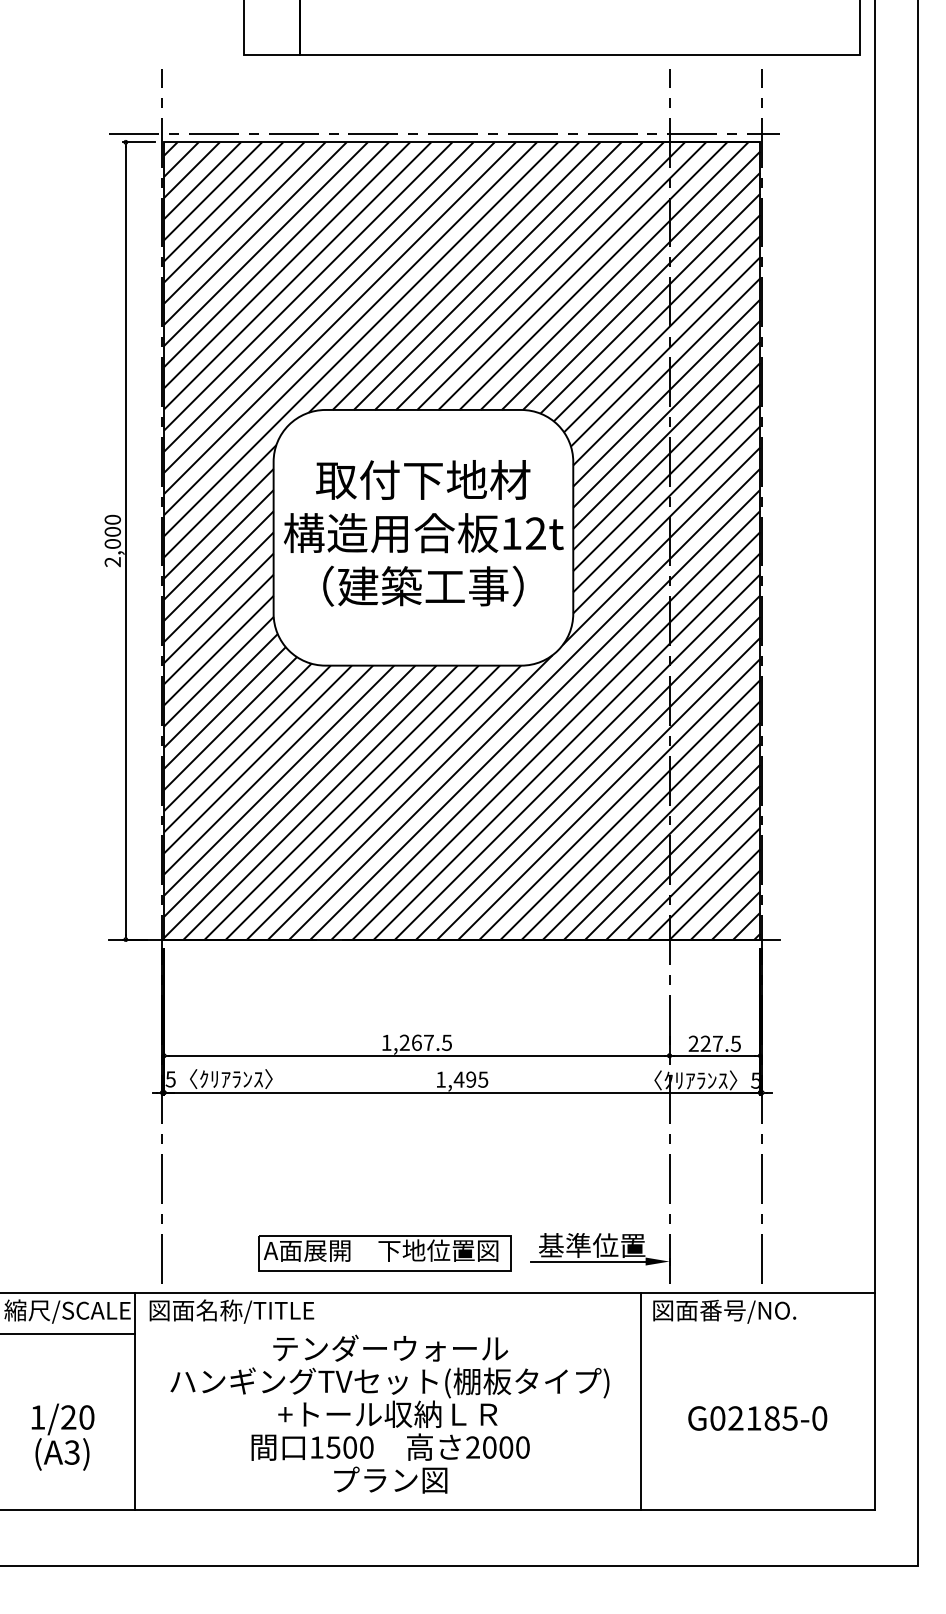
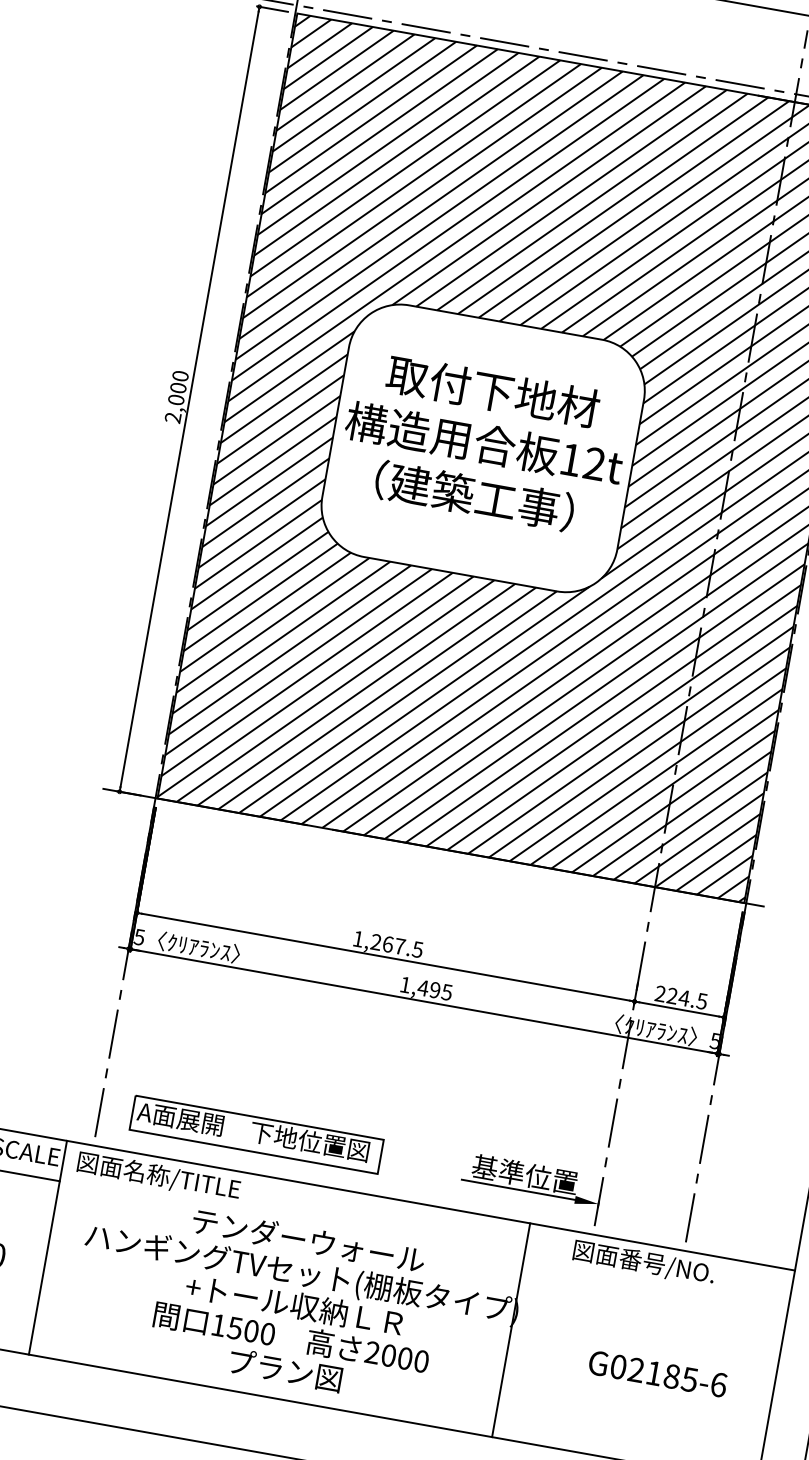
text: (717, 1043) -> (683, 997), 227.5 -> 224.5
part: (384, 1253) -> (256, 1134), moved
line: (640, 1400) -> (511, 1329), moved
text: (819, 1418) -> (718, 1384), G02185-0 -> G02185-6

